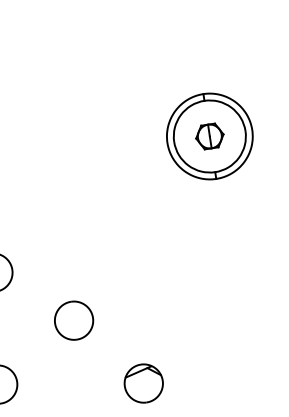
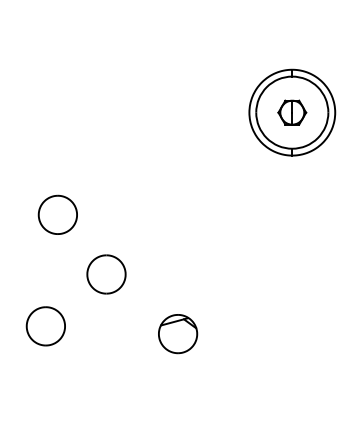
part: (74, 320) -> (106, 274), moved
part: (144, 383) -> (178, 334), moved

